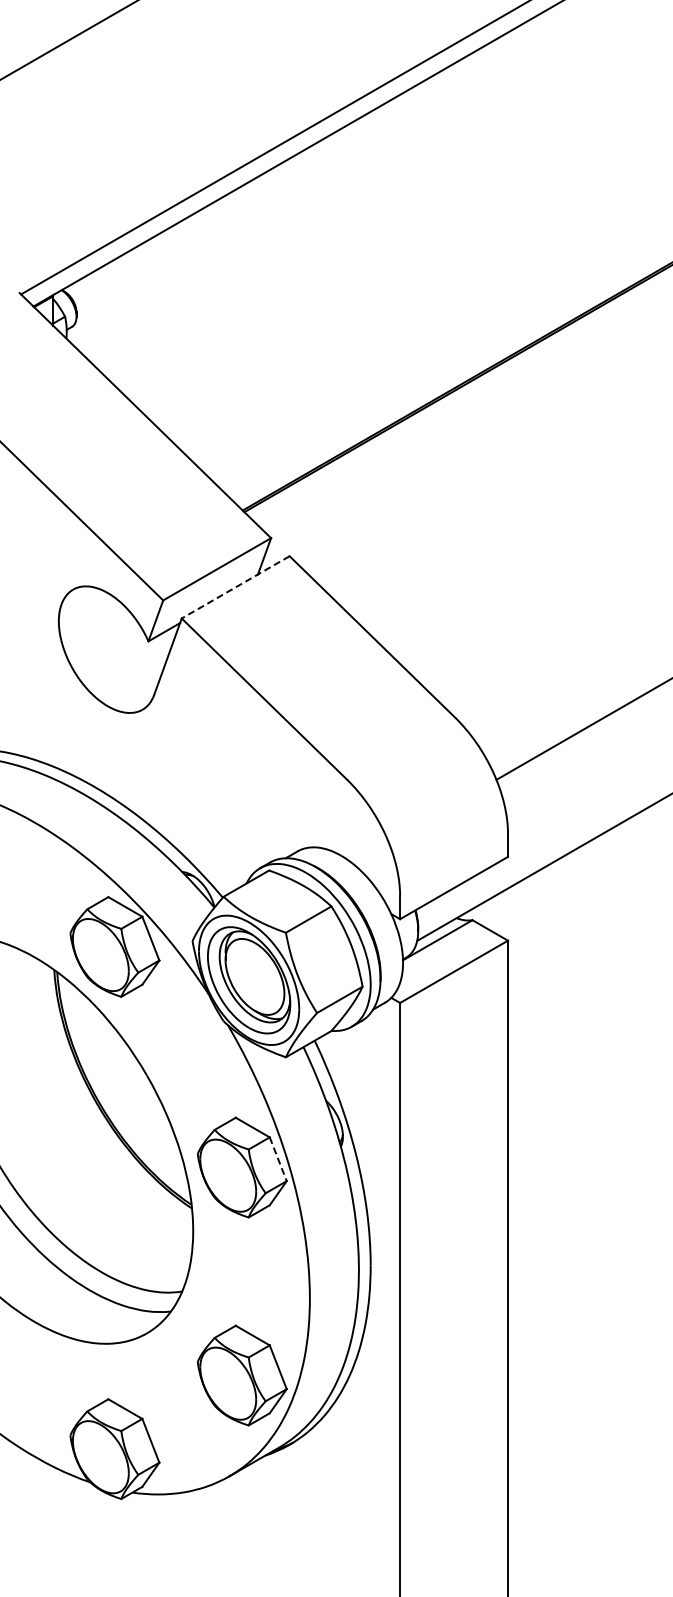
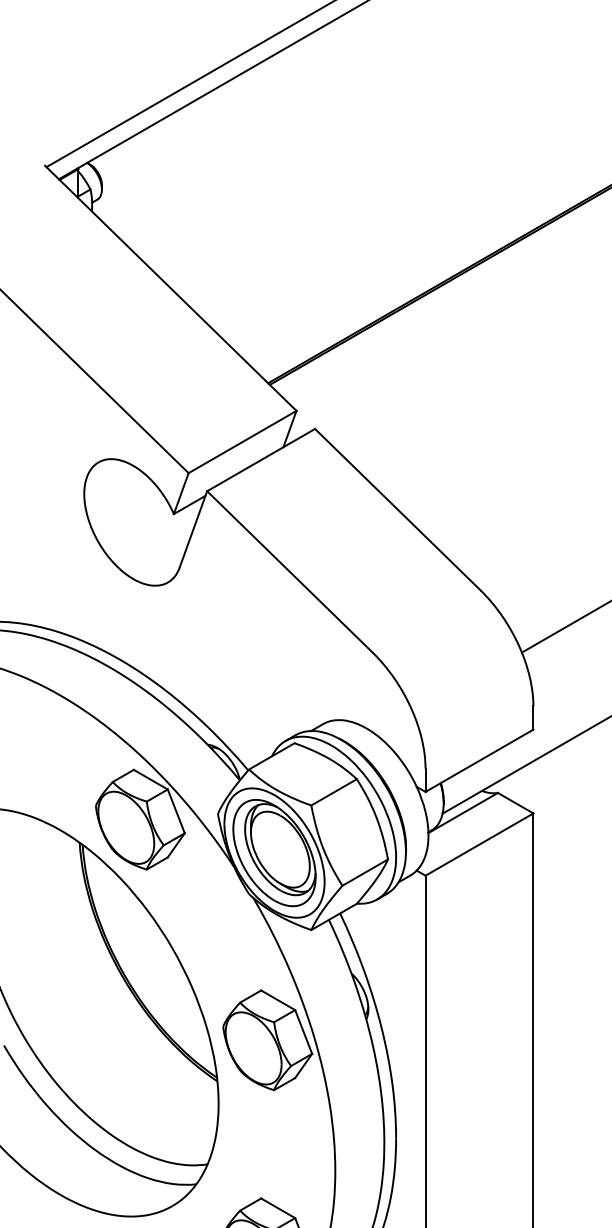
line: (235, 587) -> (260, 460), dashed -> solid
line: (278, 1159) -> (303, 1032), dashed -> solid

